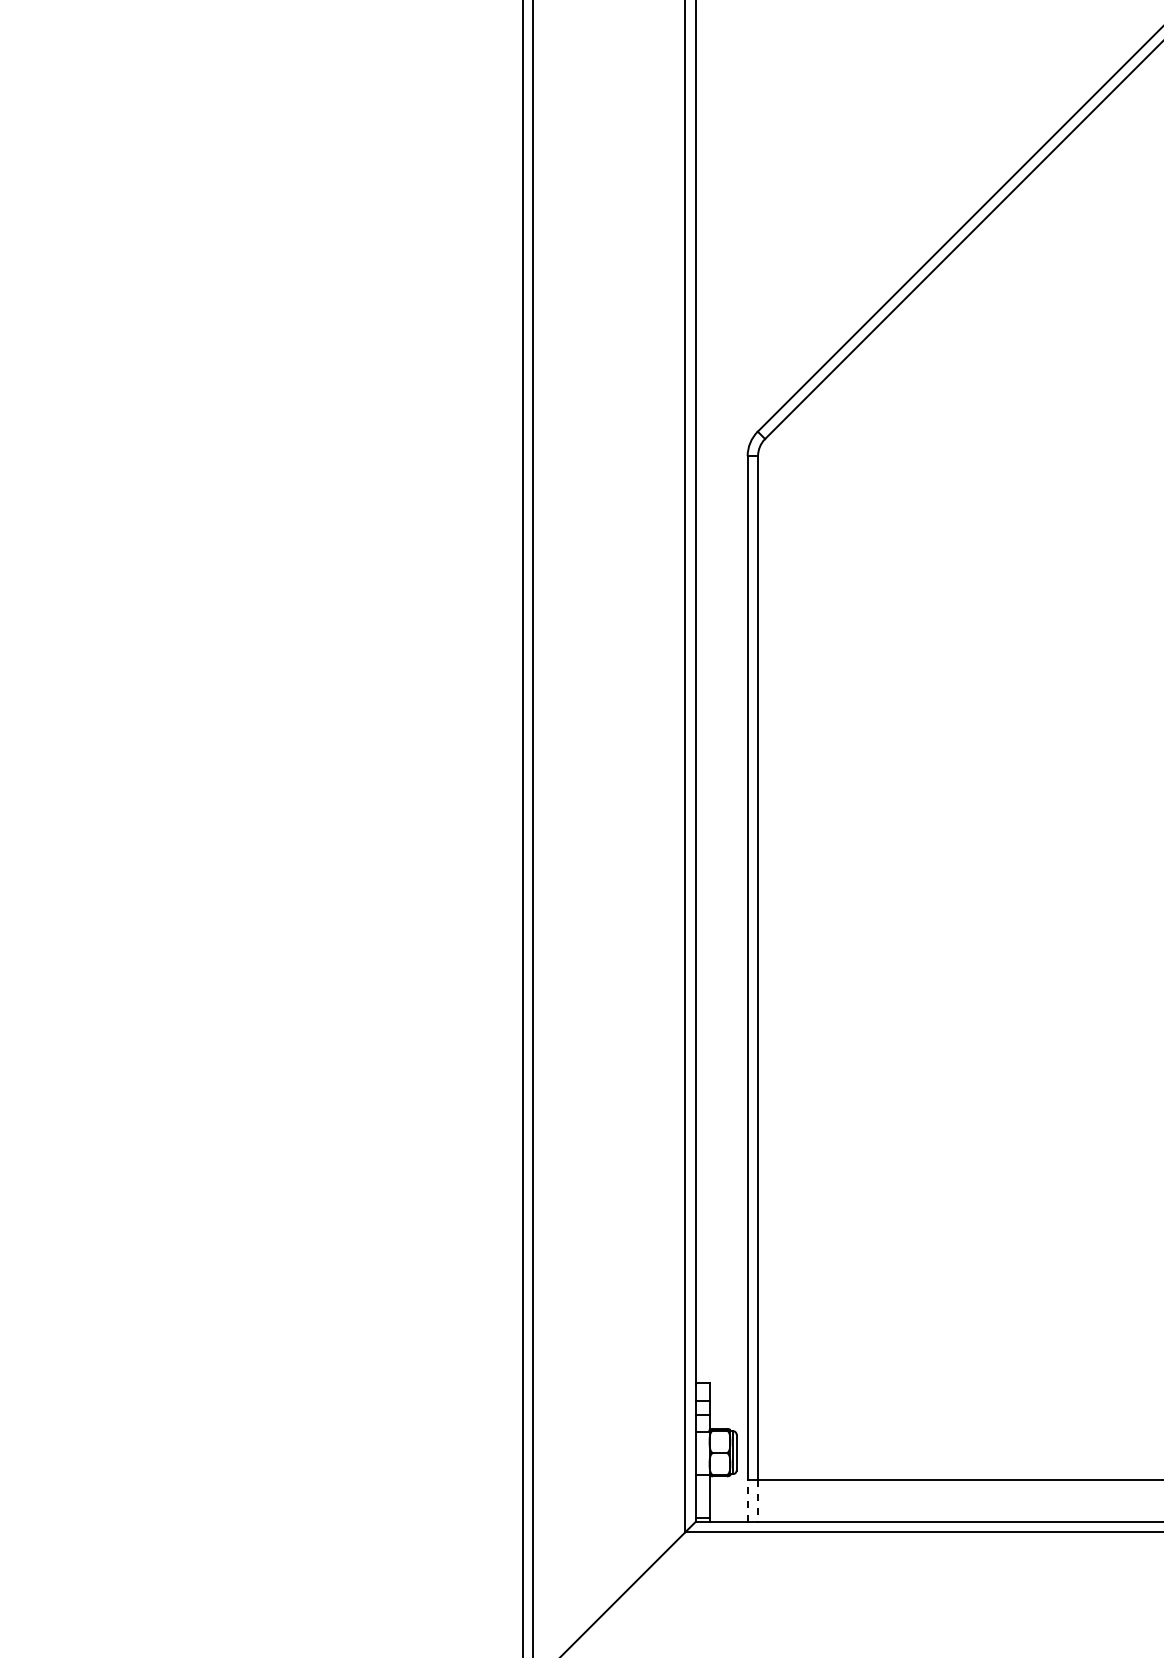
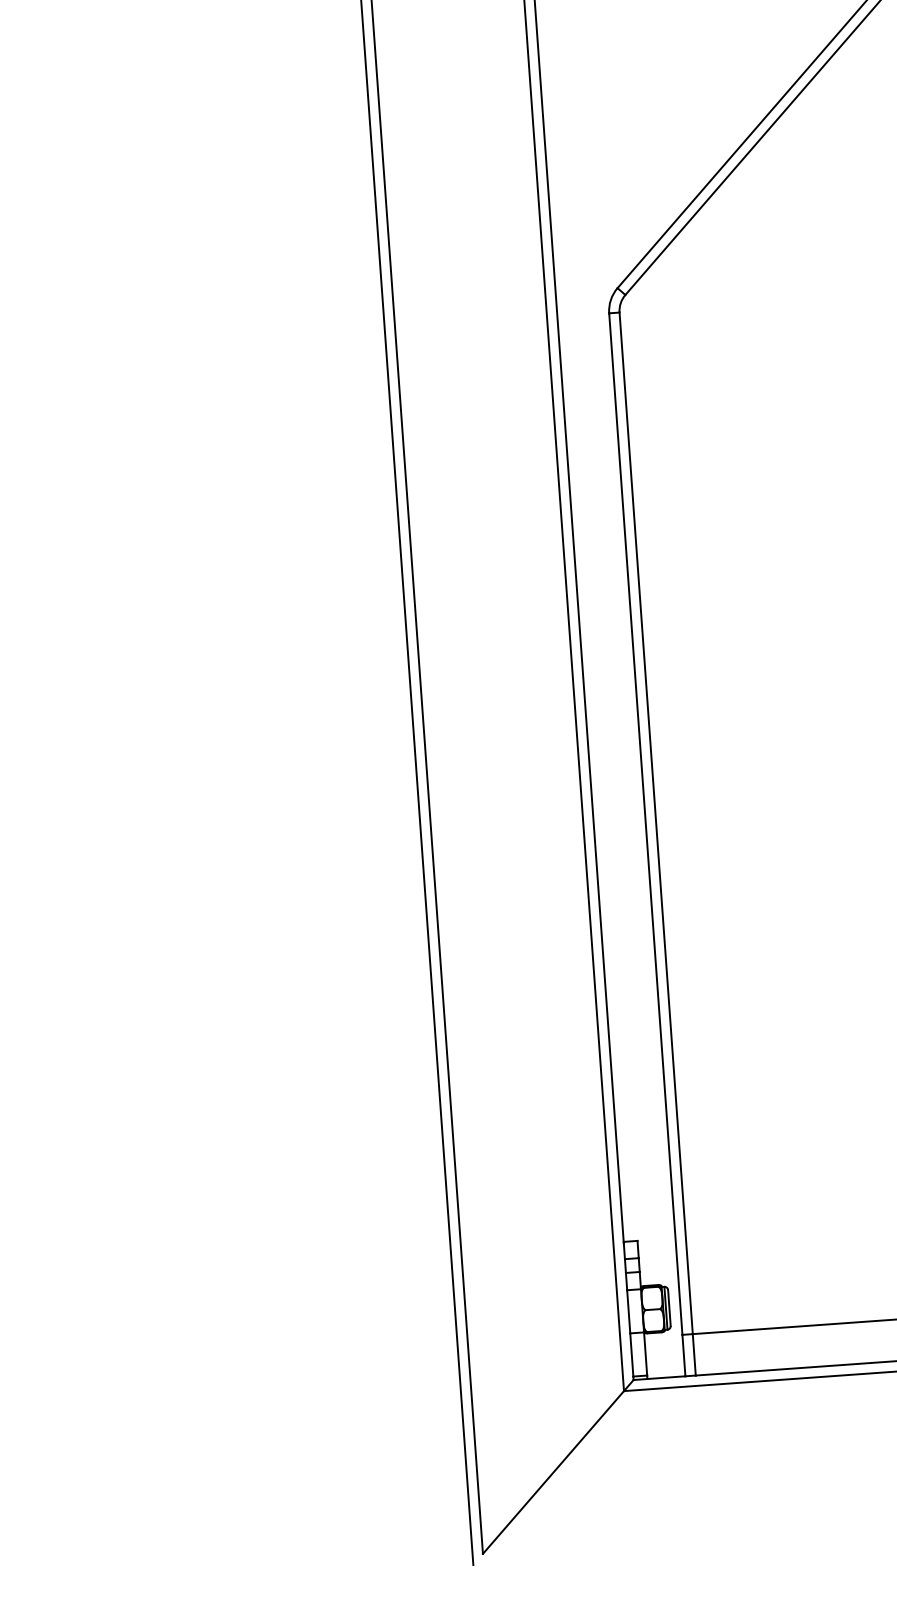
line: (747, 1501) -> (683, 1355), dashed -> solid
line: (758, 1501) -> (694, 1355), dashed -> solid

